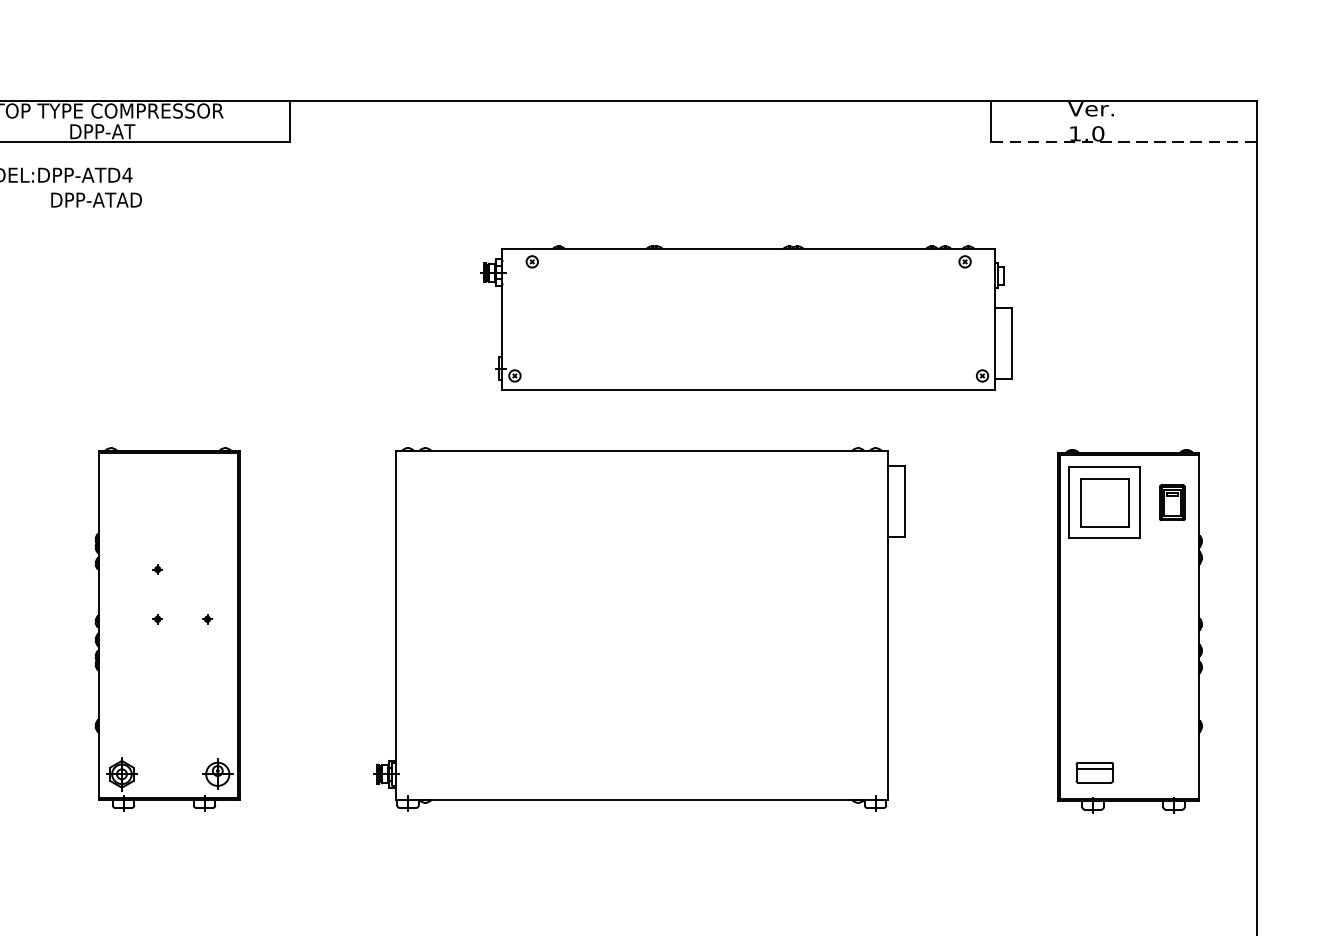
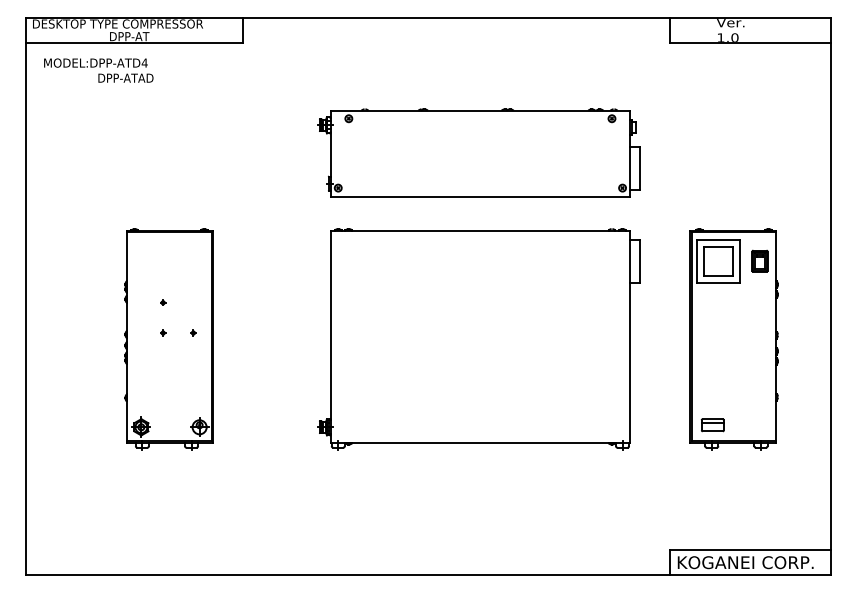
line: (1123, 141) -> (750, 42), dashed -> solid
part: (745, 317) -> (478, 152), moved
part: (638, 629) -> (478, 339), moved
part: (1128, 631) -> (733, 339), moved

